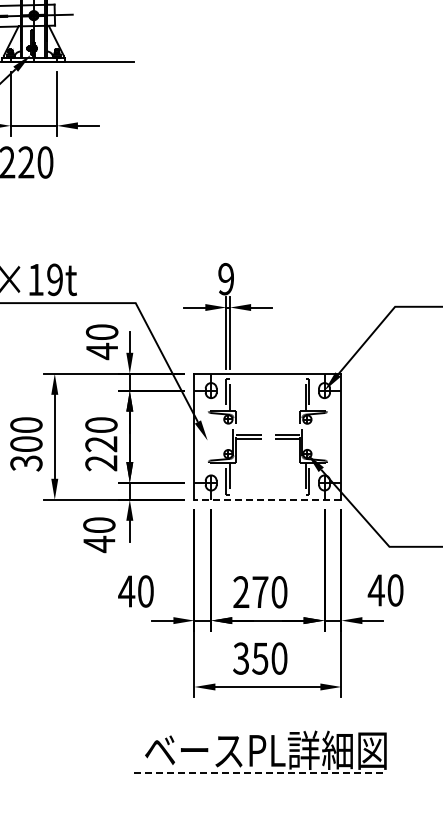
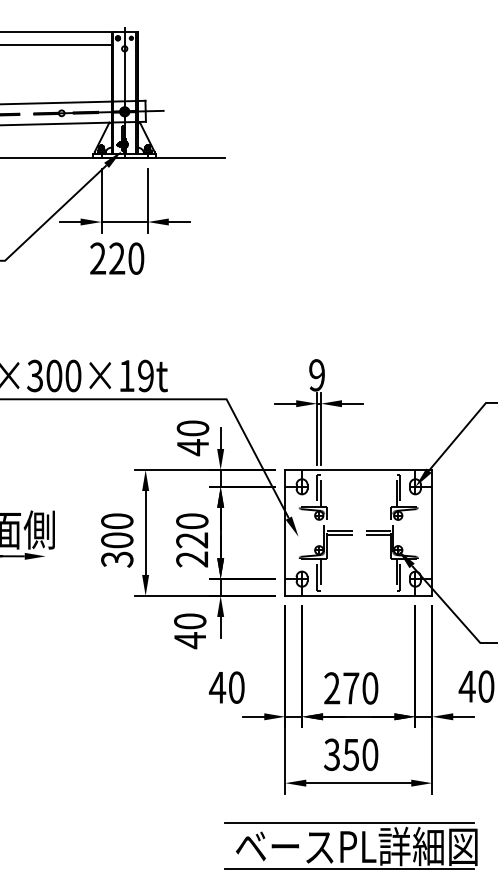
line: (267, 499) -> (358, 595), dashed -> solid
line: (258, 726) -> (349, 822), added
line: (258, 773) -> (349, 869), dashed -> solid

